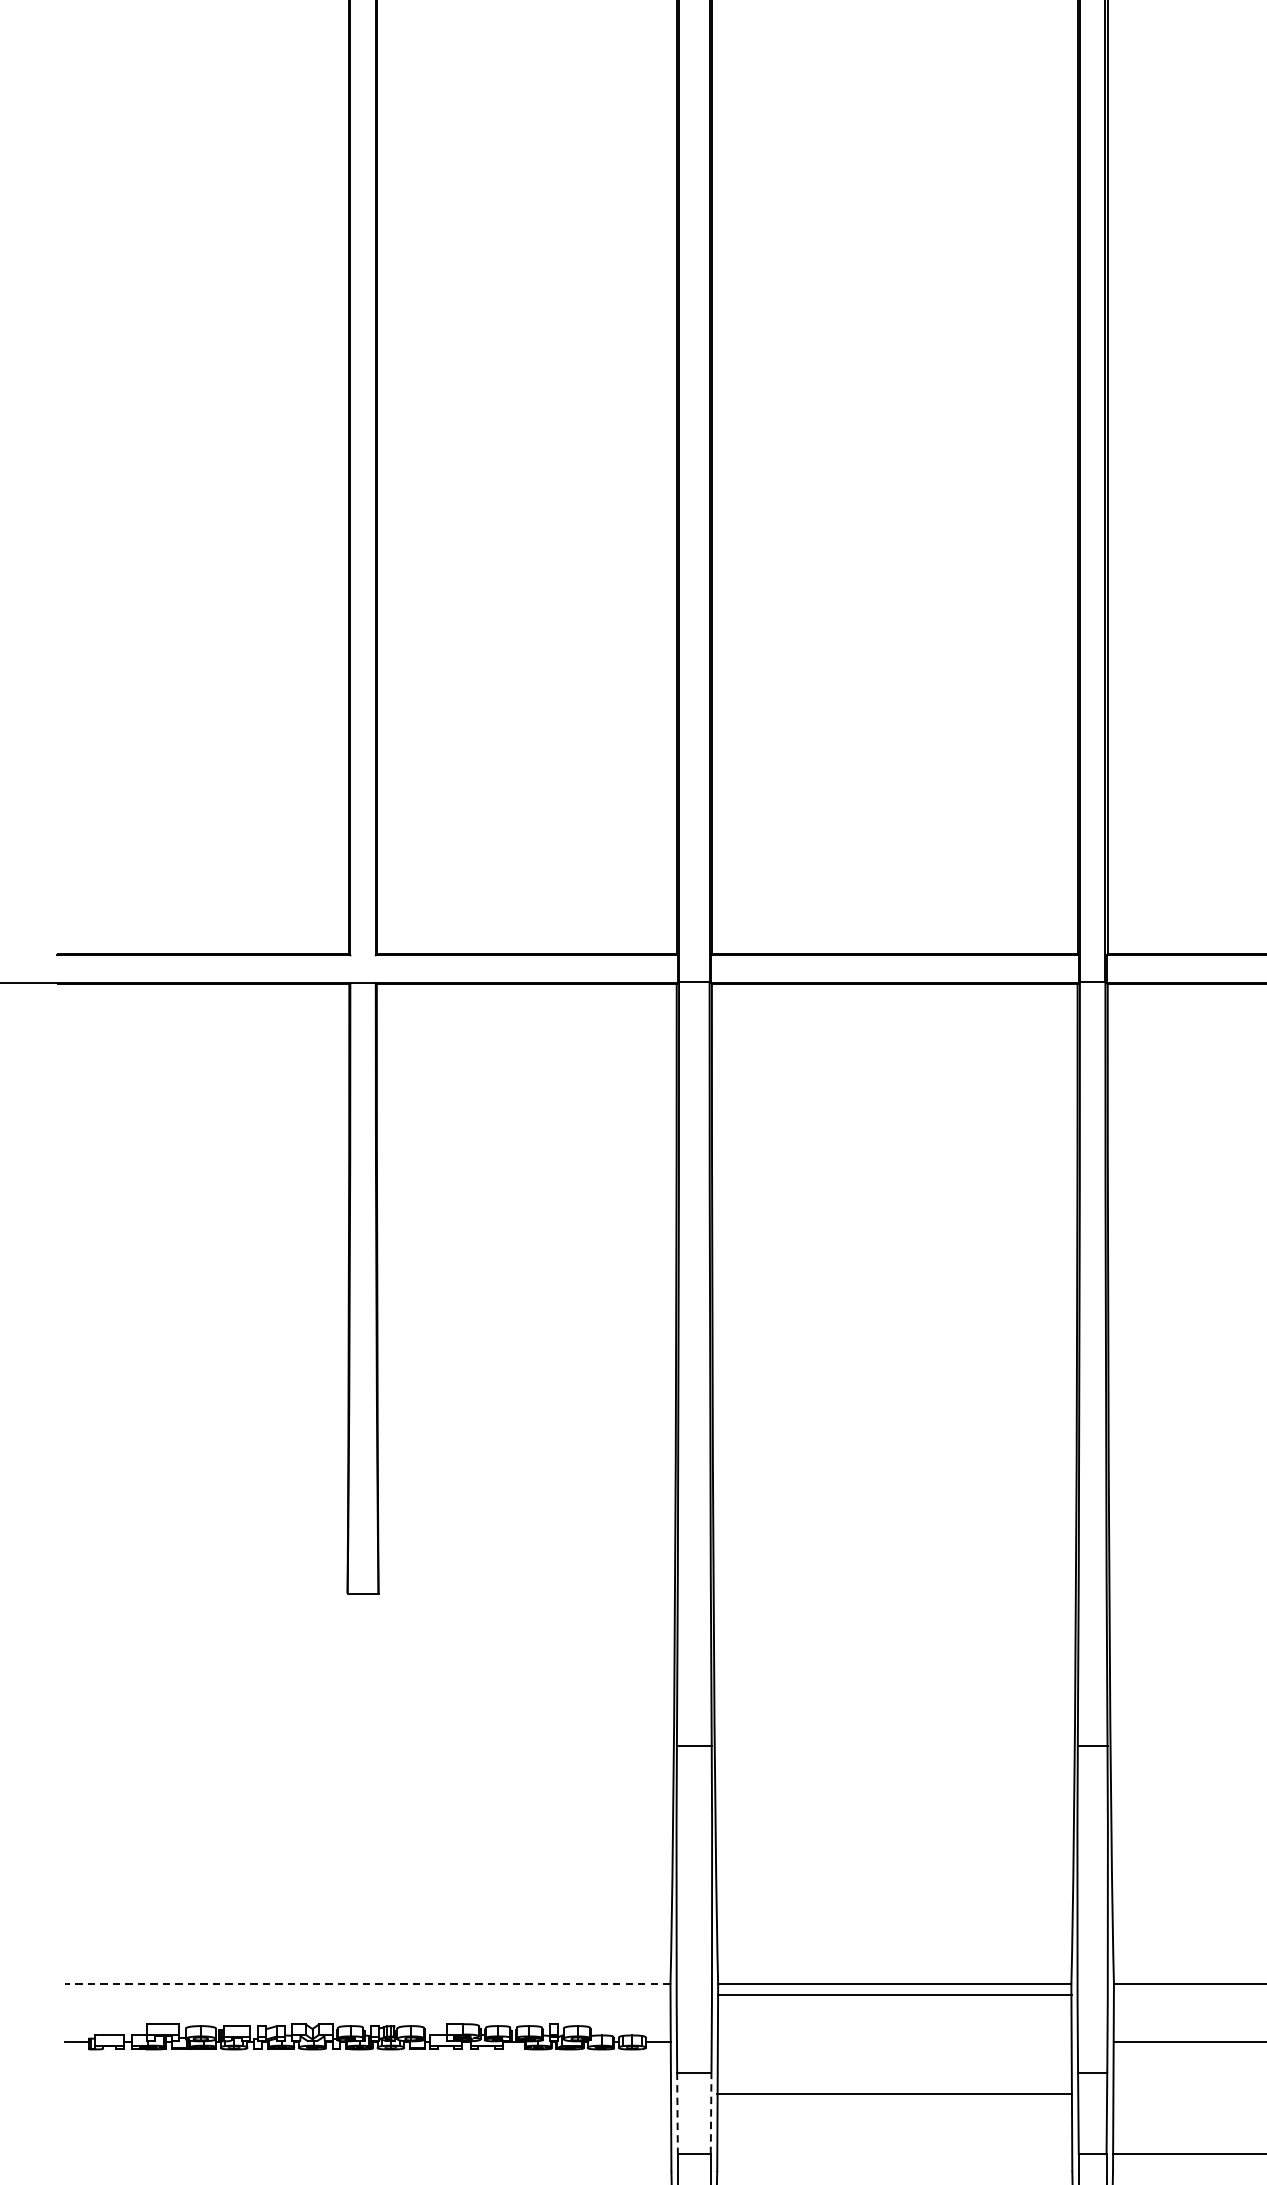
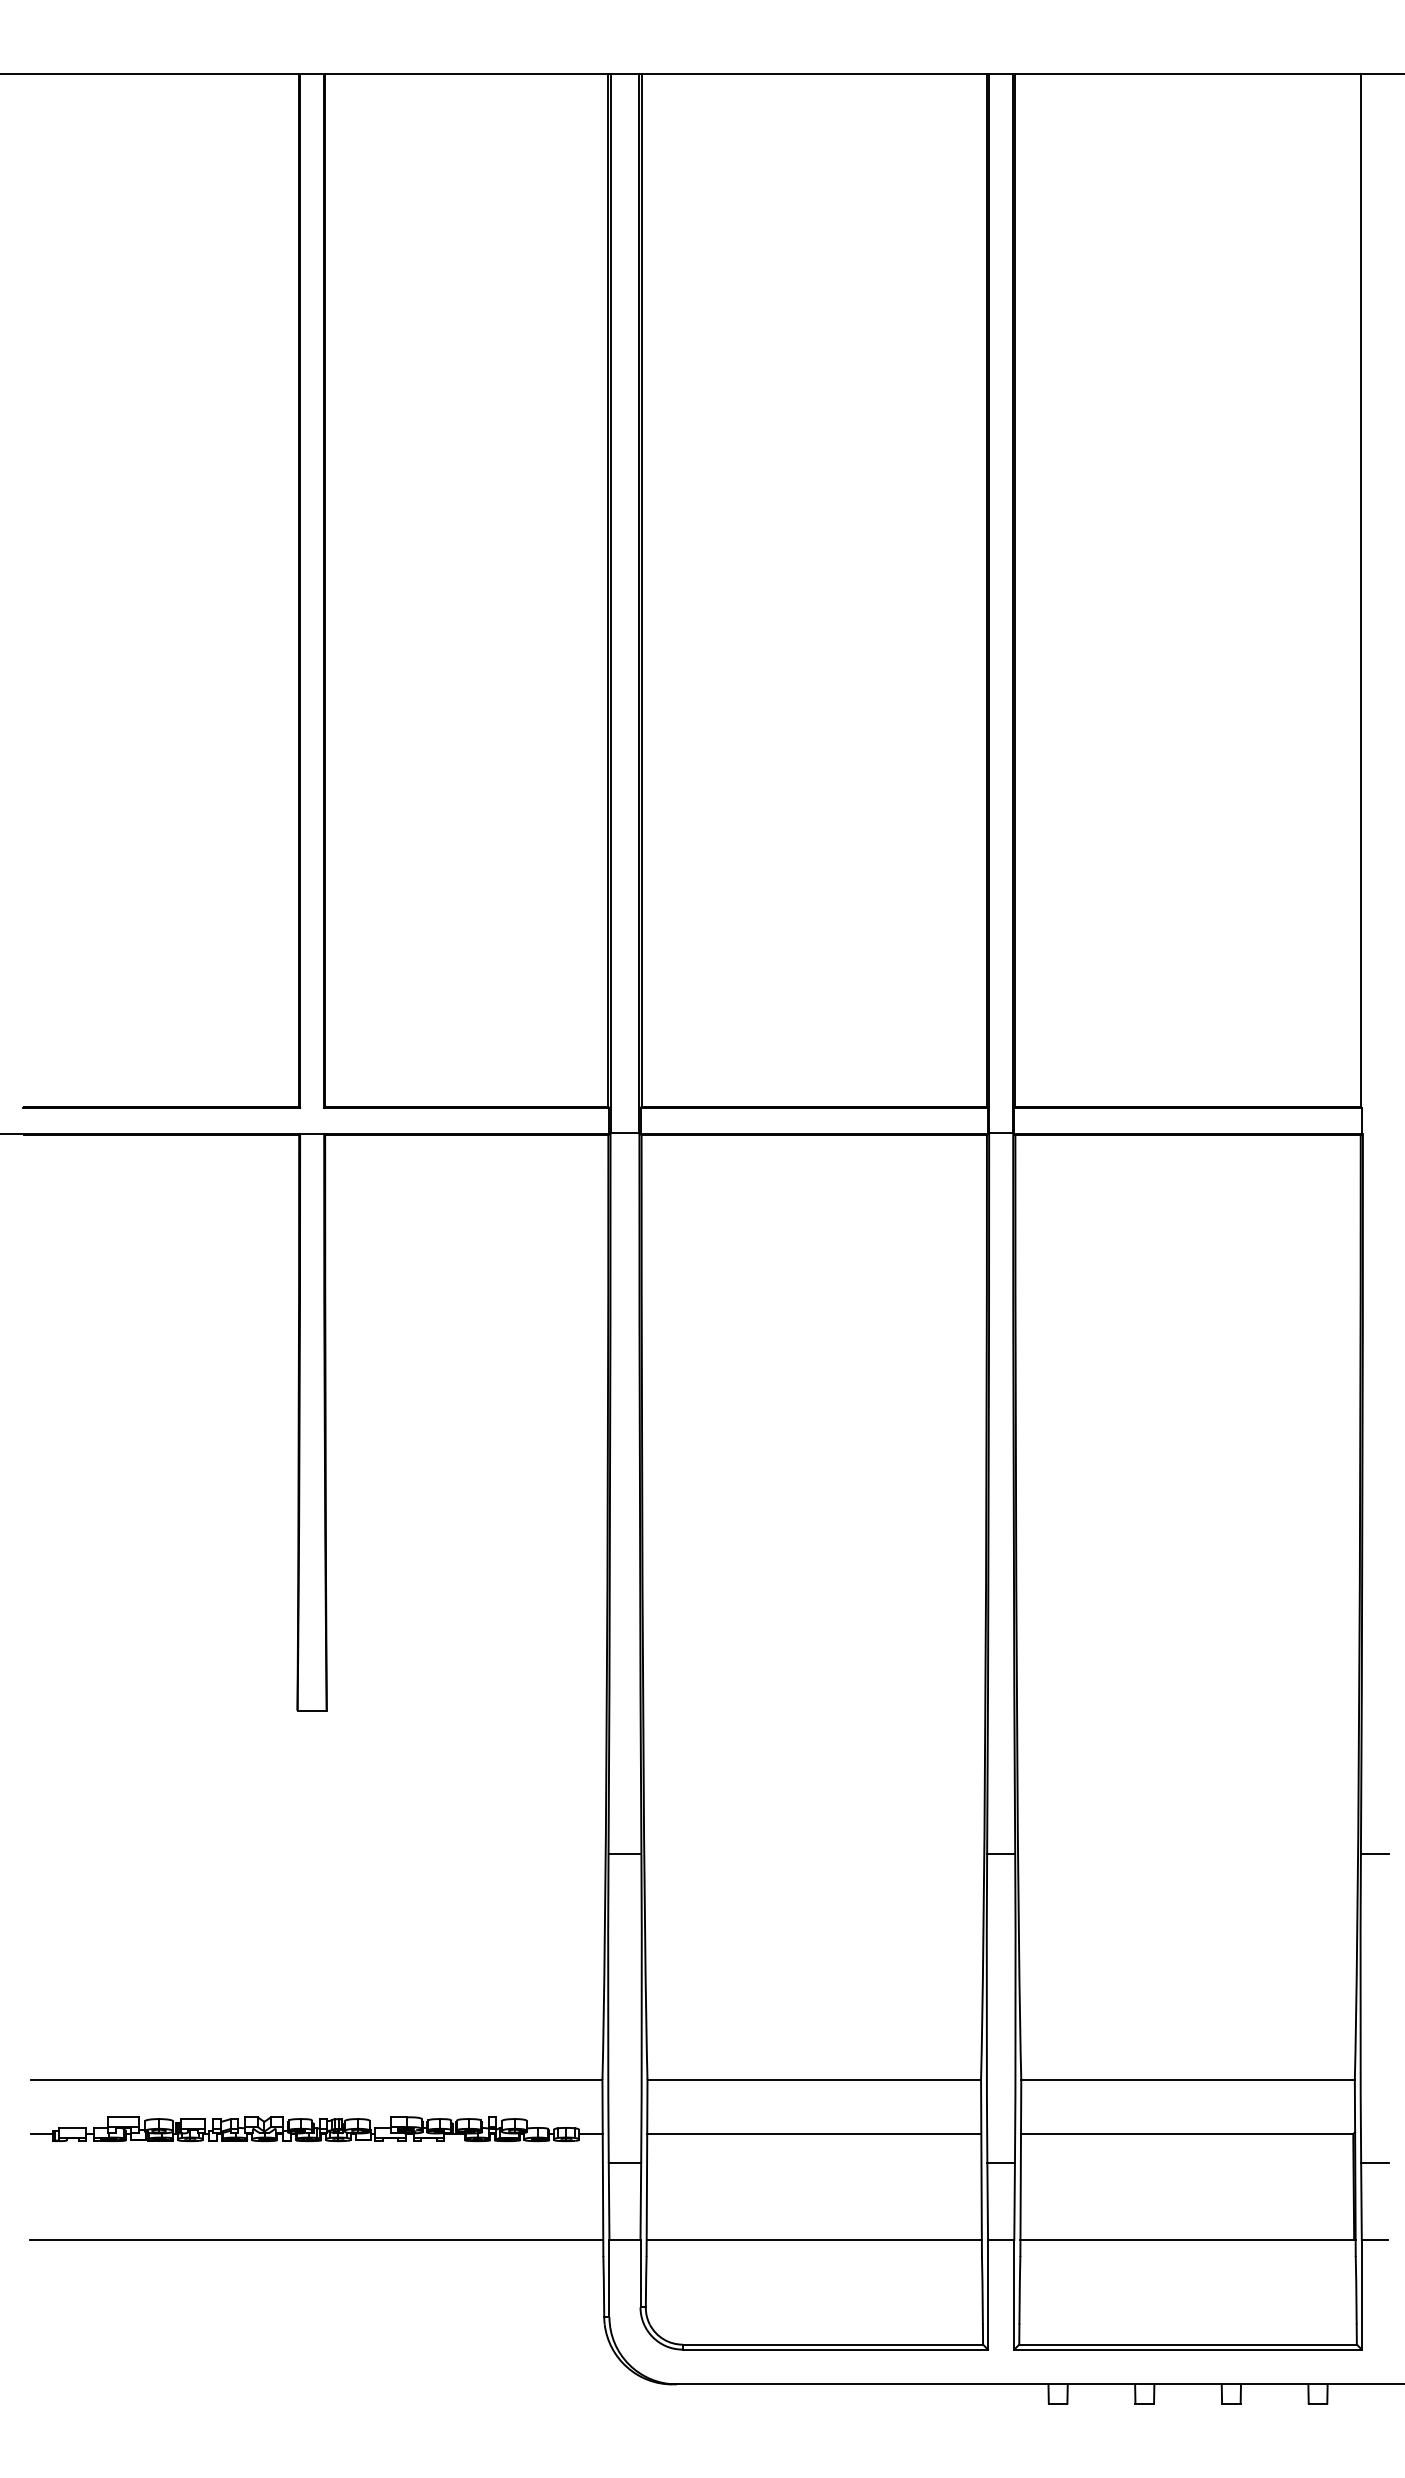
line: (367, 1984) -> (316, 2079), dashed -> solid
line: (895, 1995) -> (814, 2134), moved
line: (893, 2094) -> (813, 2240), moved
line: (677, 2113) -> (609, 2201), dashed -> solid
line: (710, 2113) -> (640, 2201), dashed -> solid
line: (367, 2154) -> (316, 2240), added

